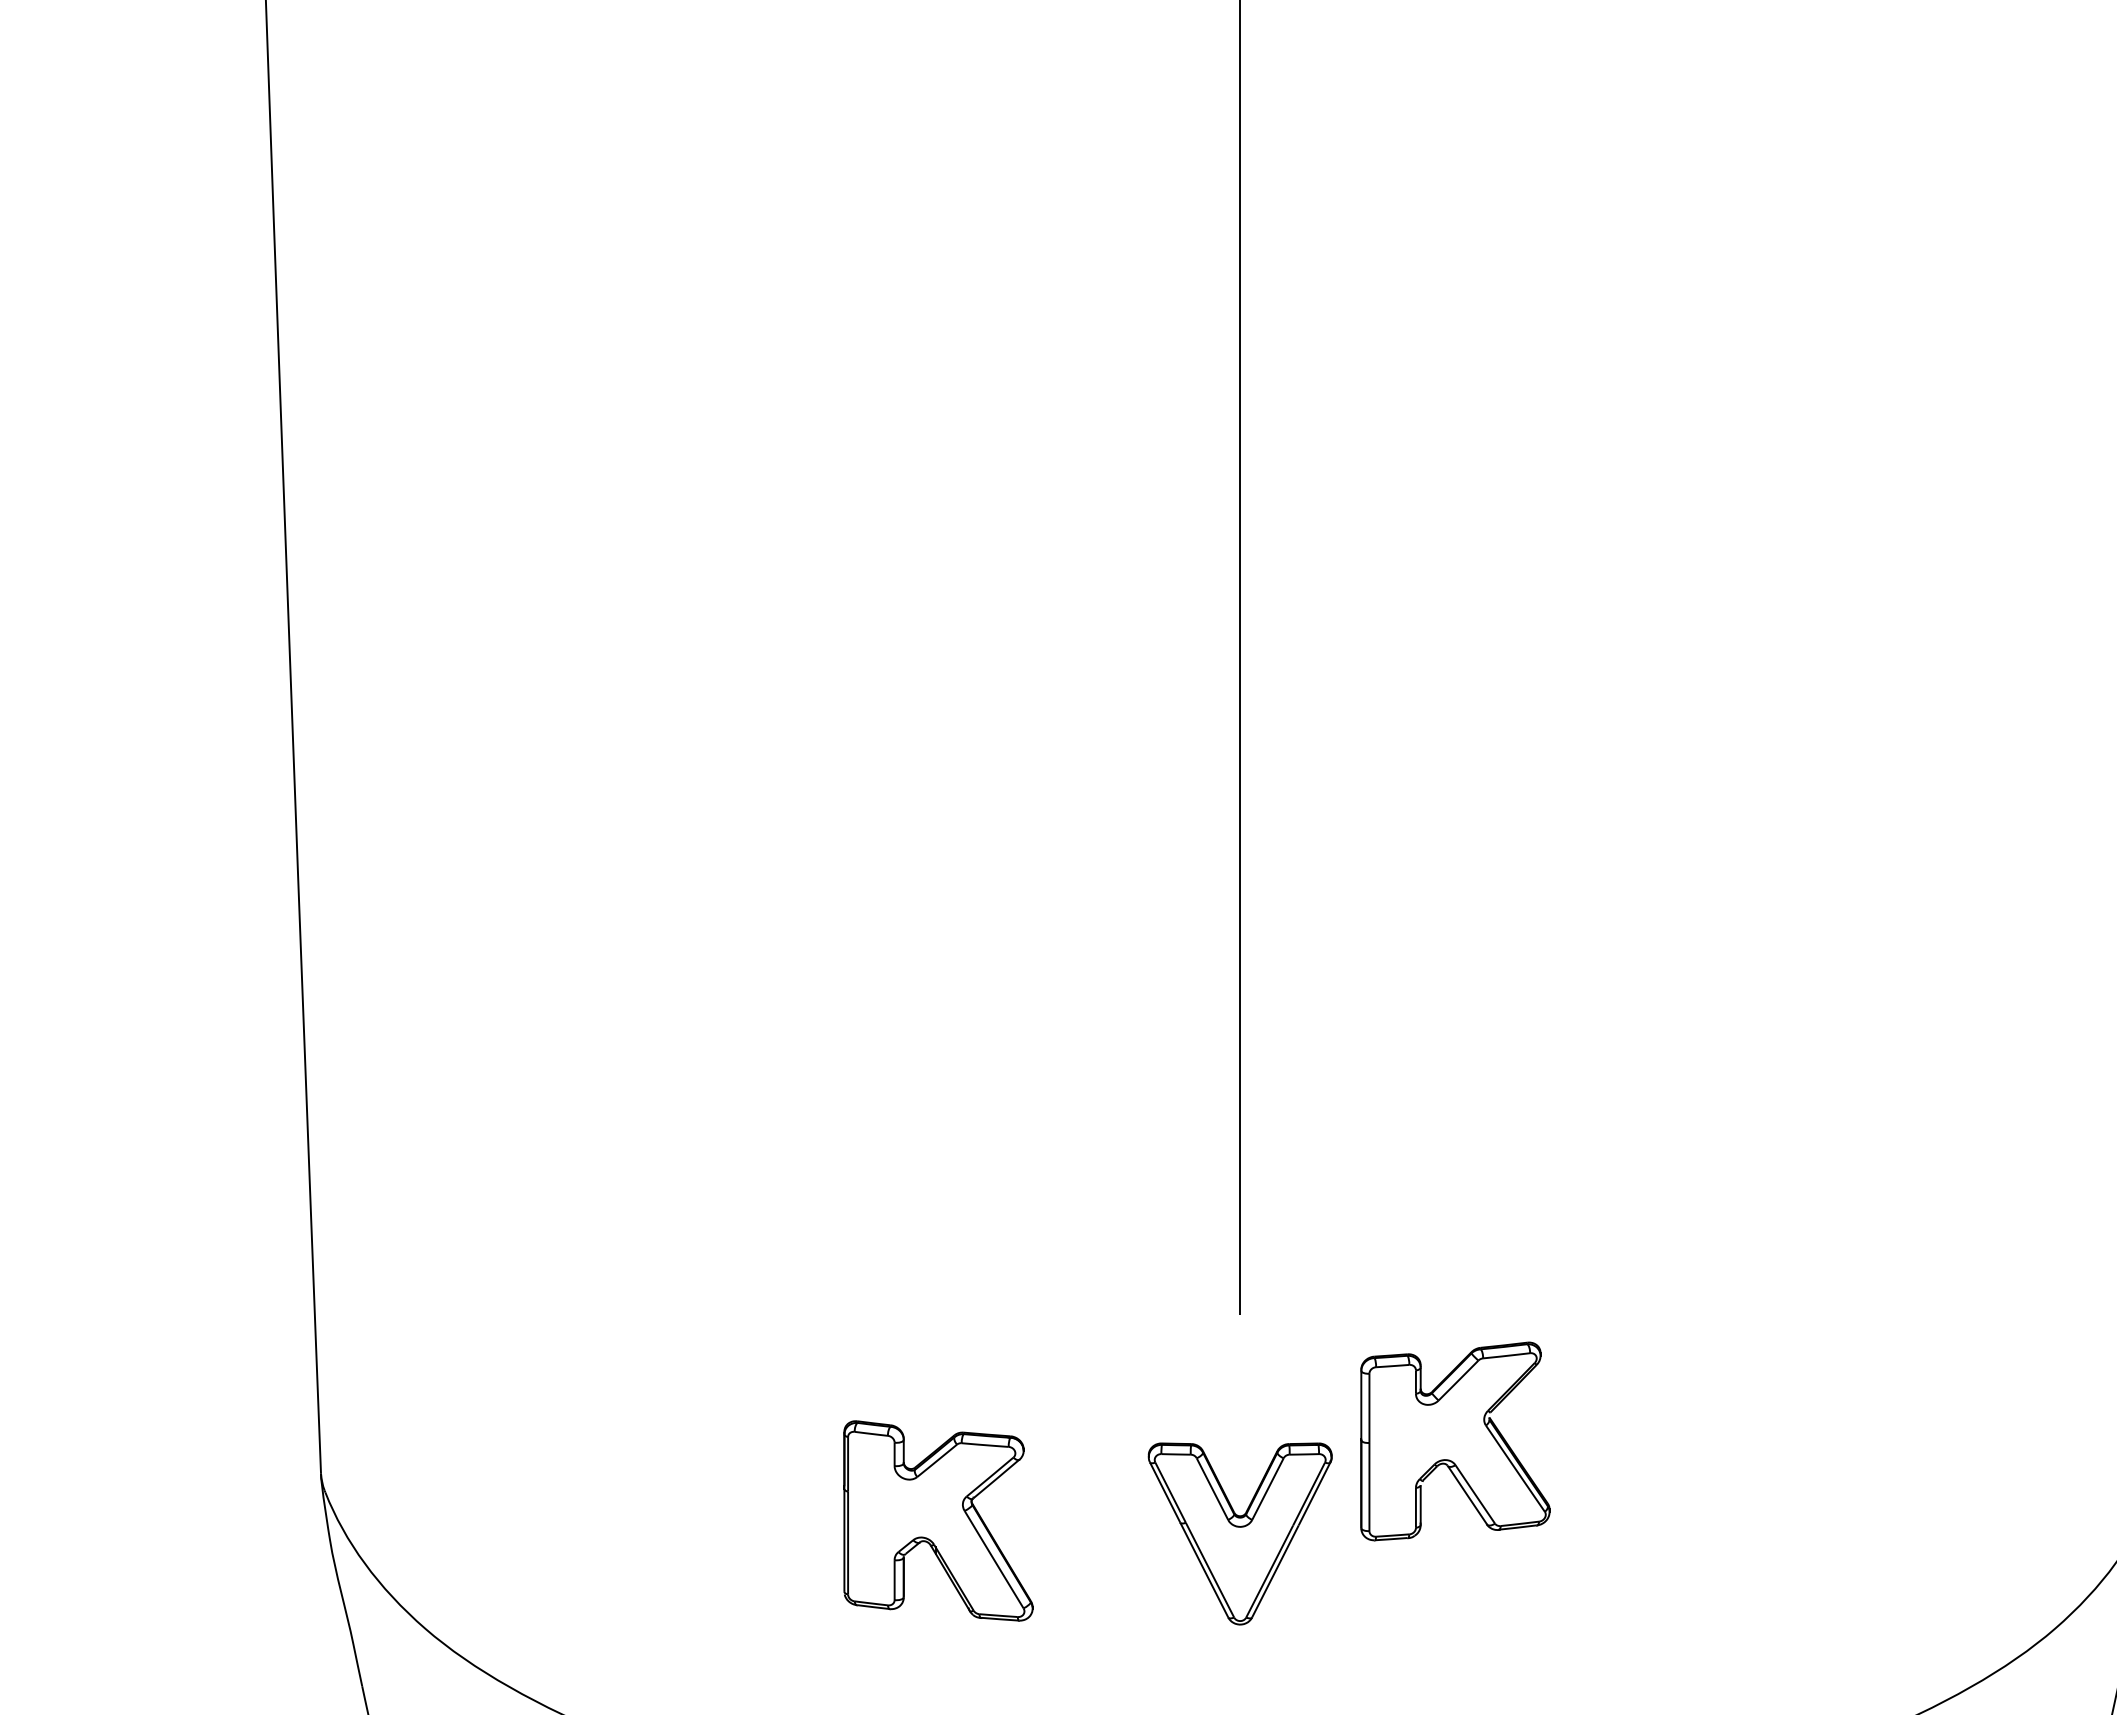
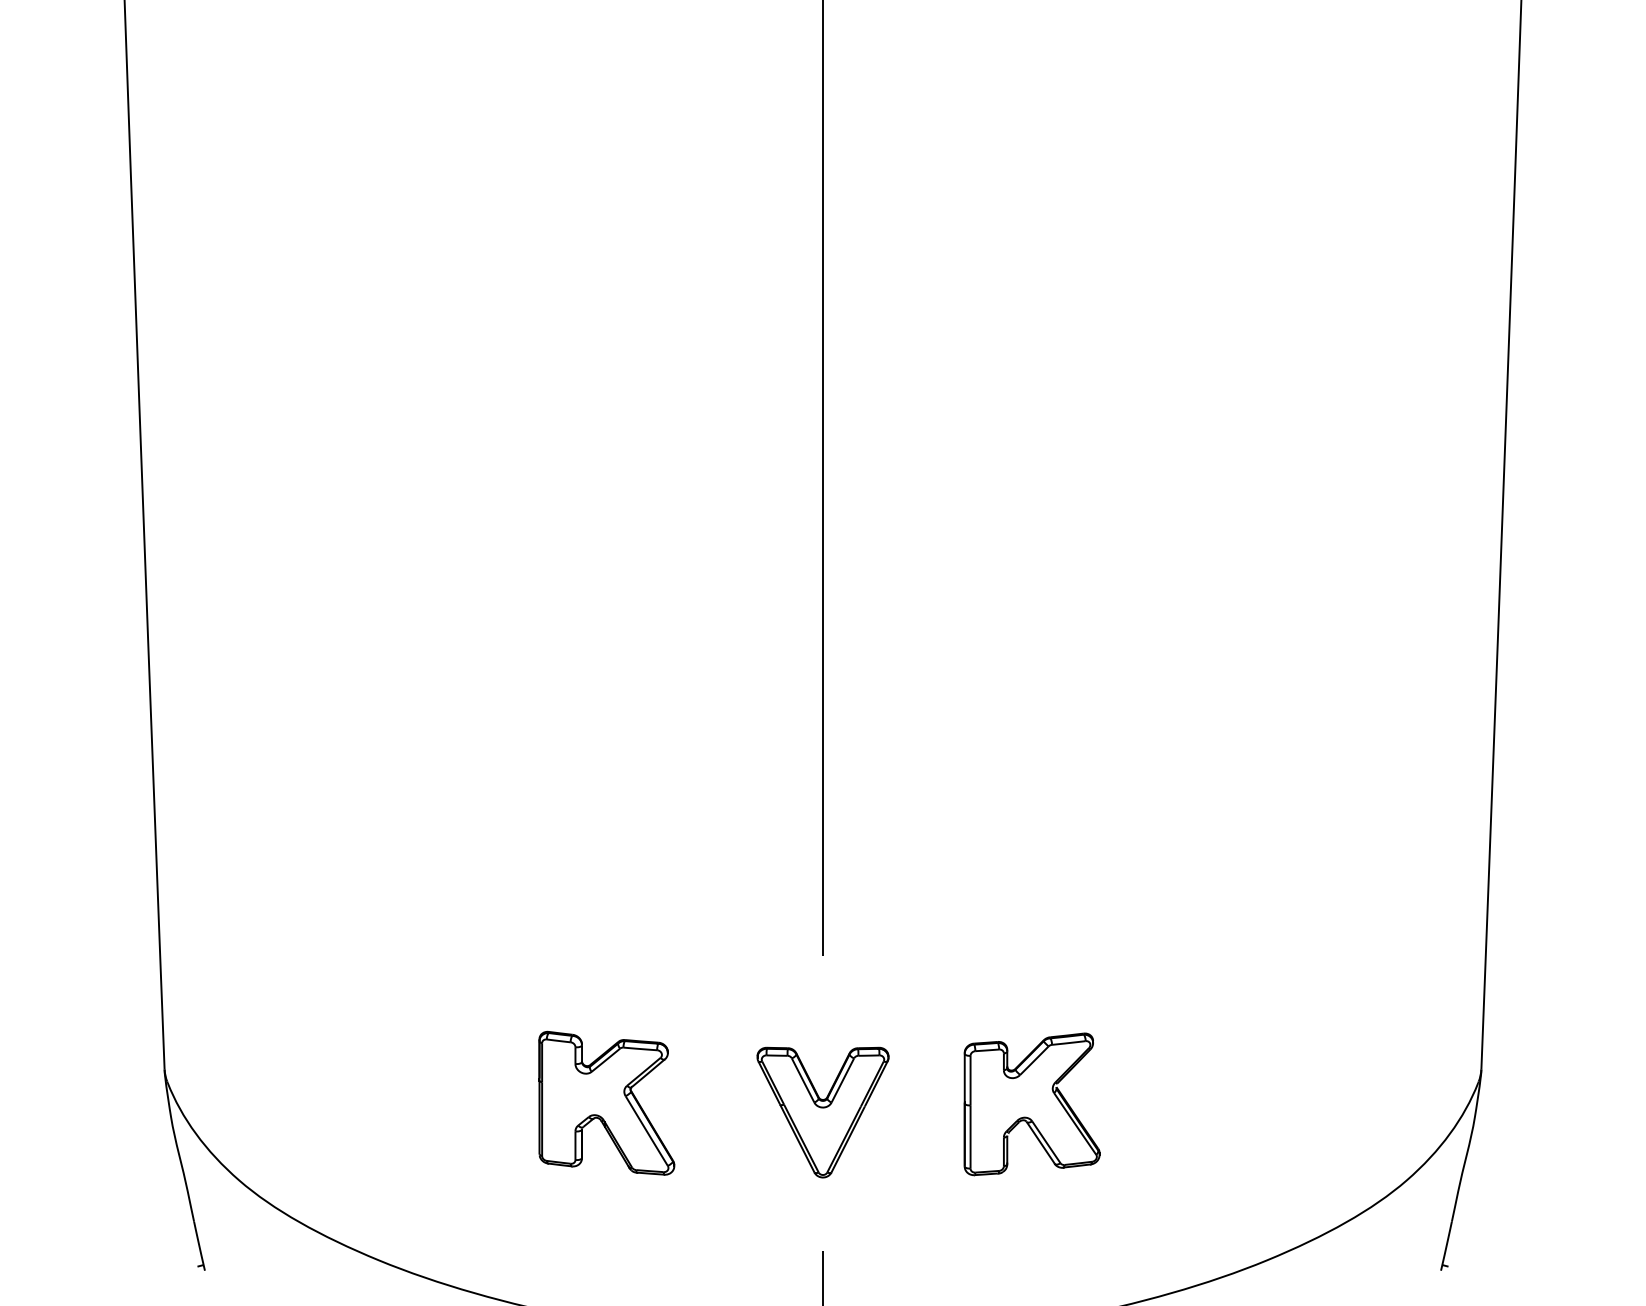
part: (1454, 1441) -> (1031, 1104), moved

